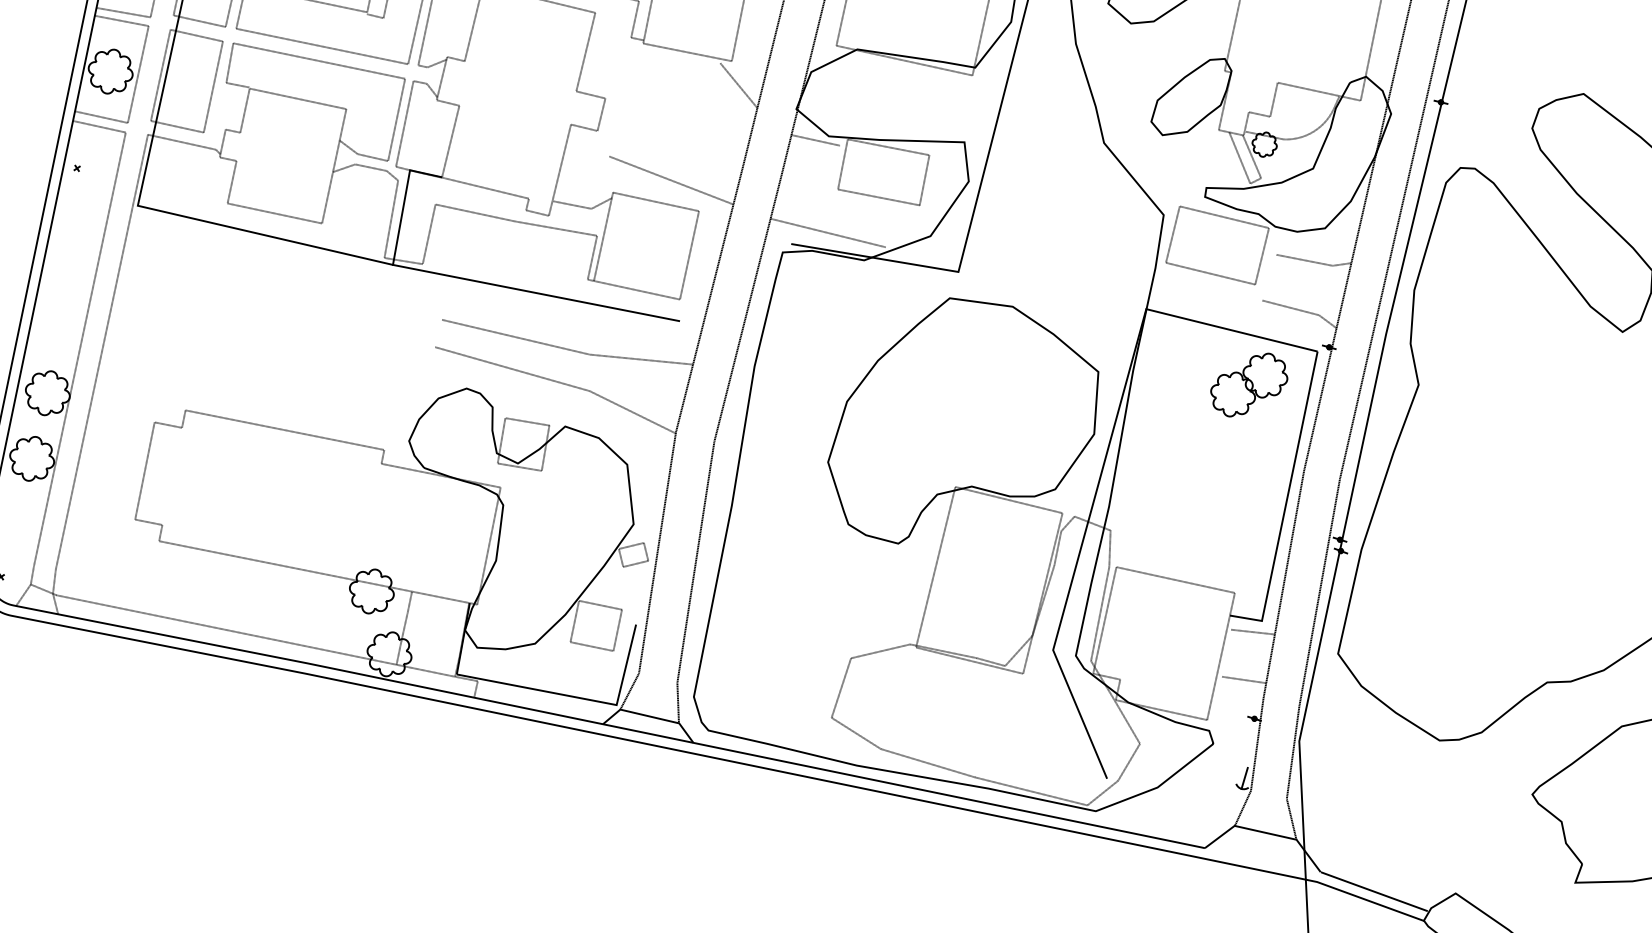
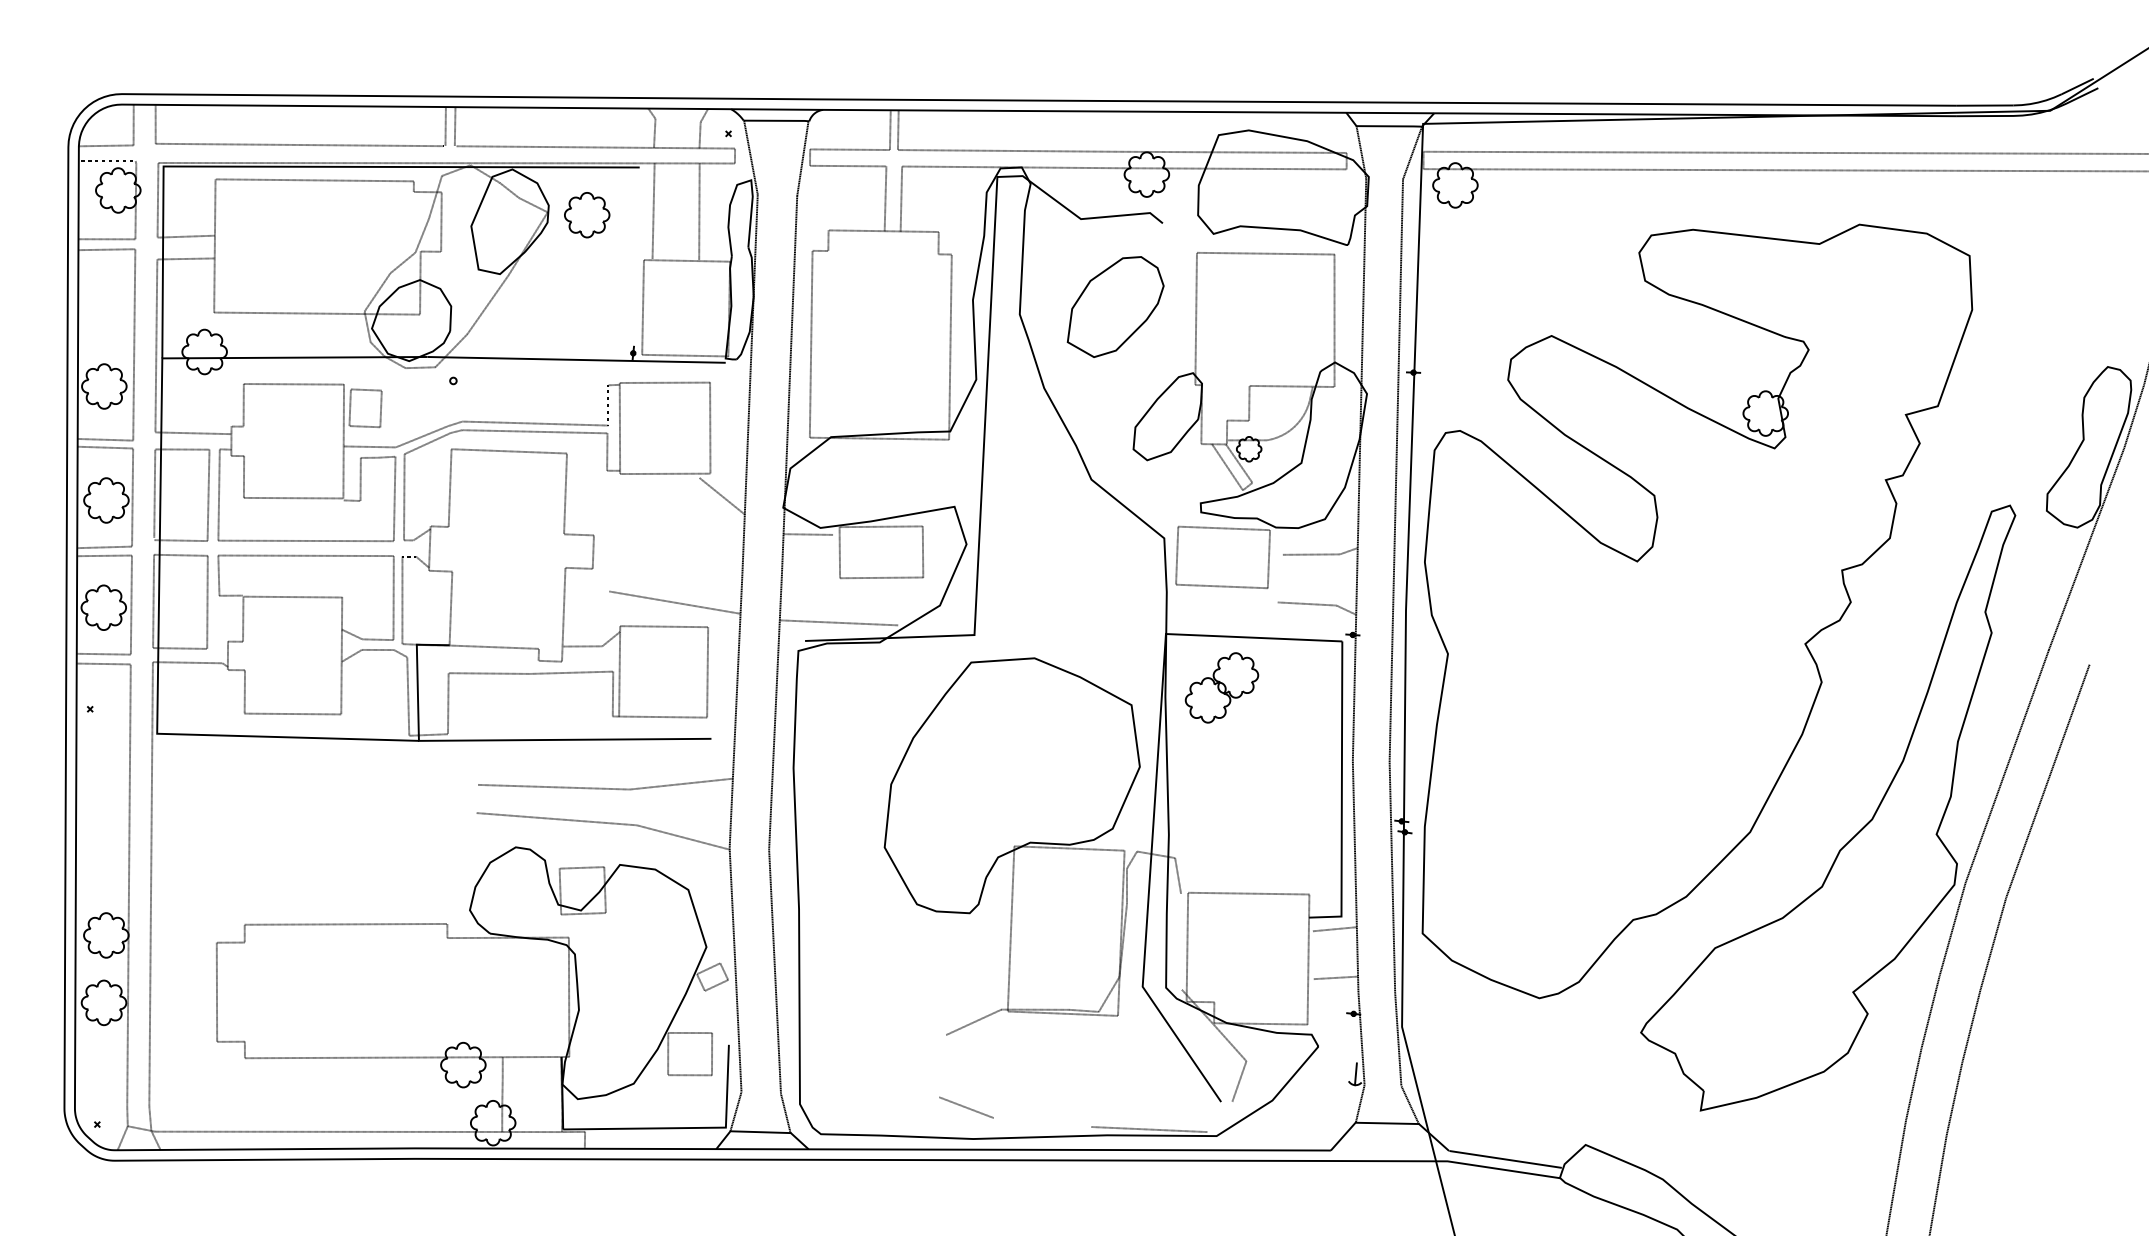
part: (1248, 384) -> (1221, 687), moved
line: (1100, 613) -> (1181, 941), removed
line: (841, 688) -> (942, 1066), removed
line: (927, 763) -> (1042, 1122), removed
line: (1102, 792) -> (1219, 1116), removed

